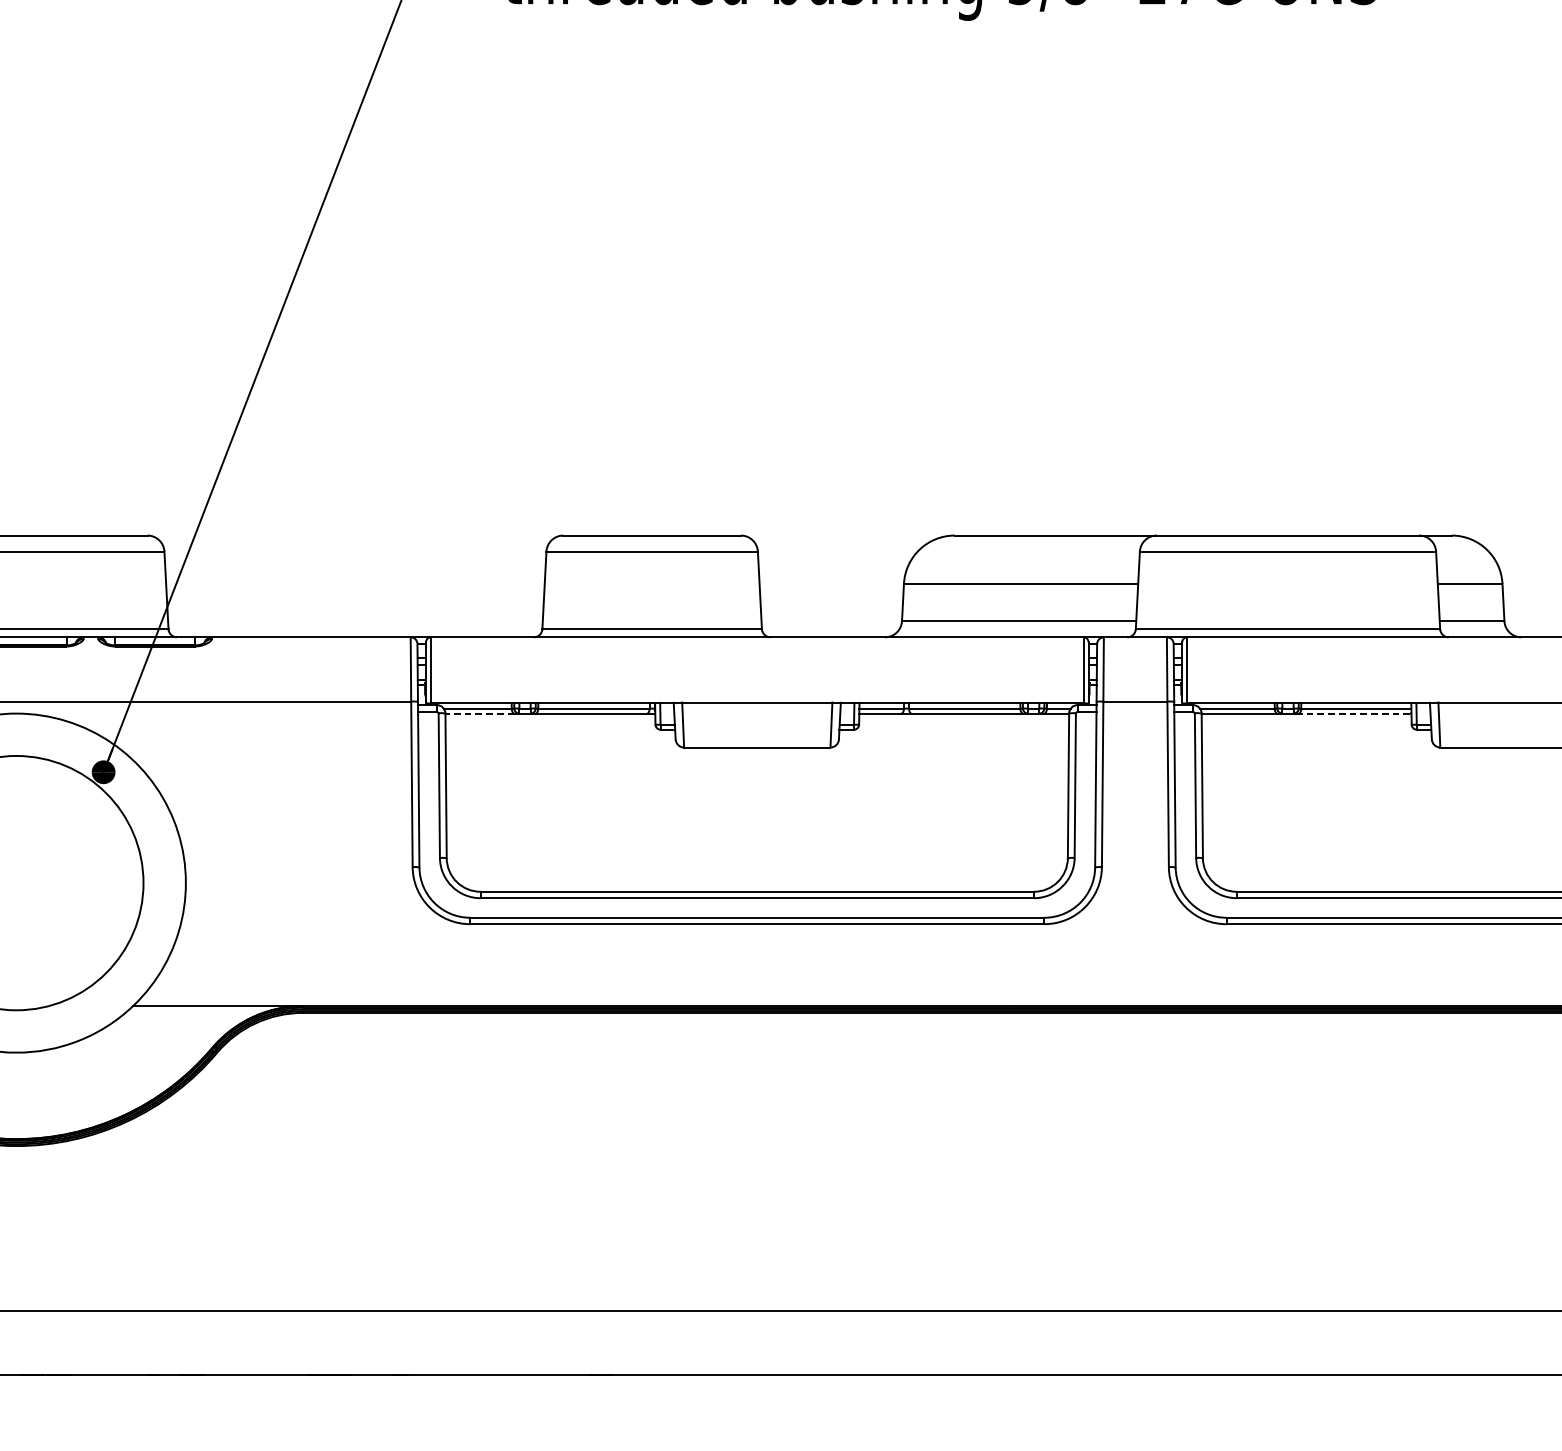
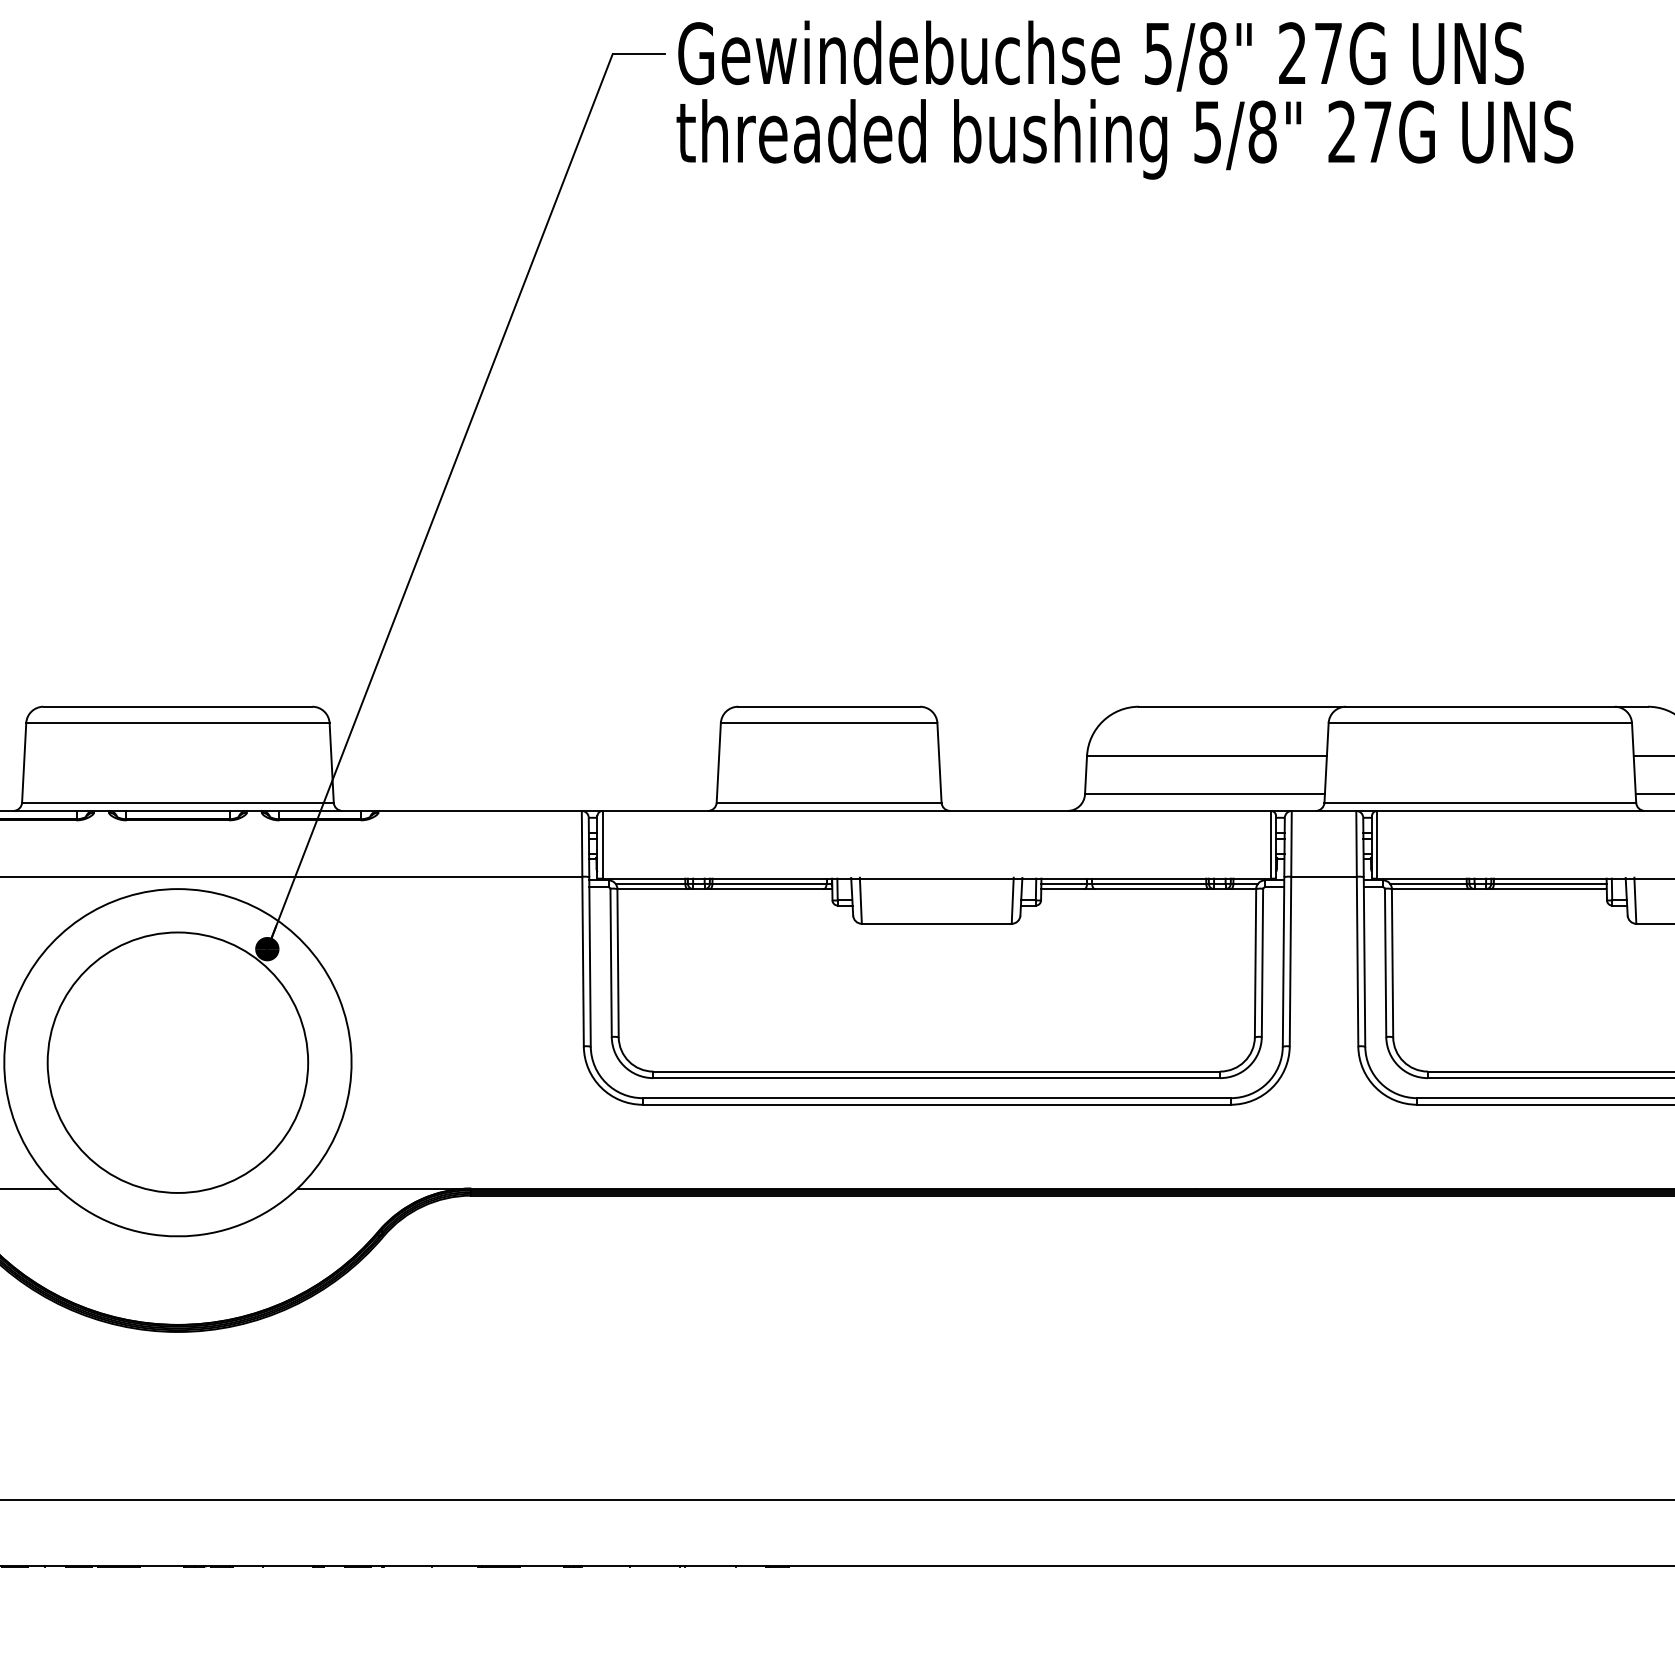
line: (479, 714) -> (652, 889), dashed -> solid
line: (1353, 714) -> (1547, 889), dashed -> solid

